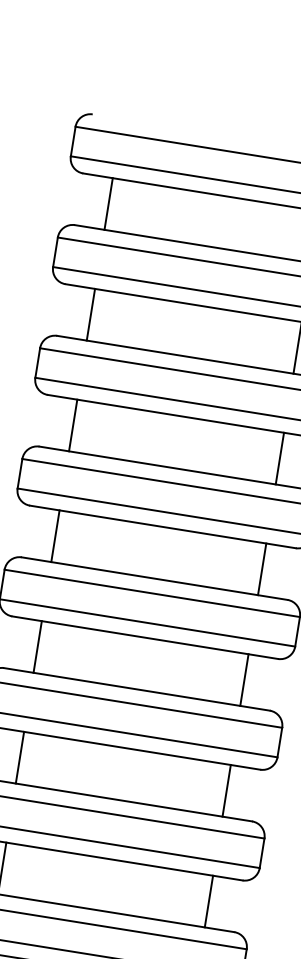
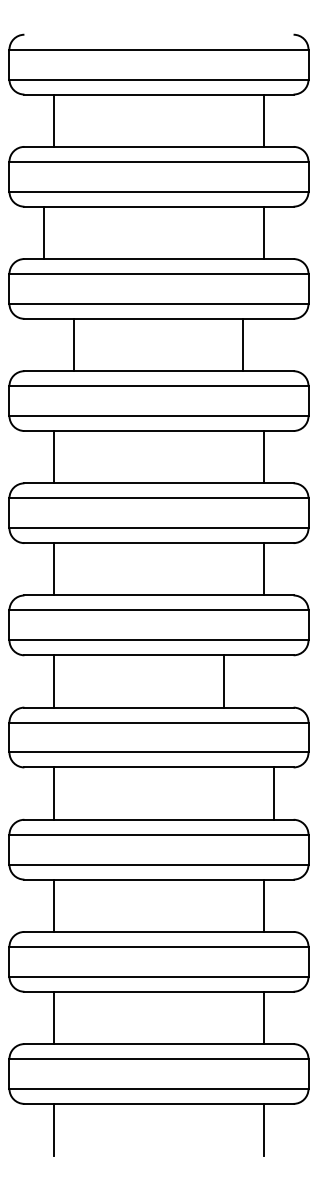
line: (91, 314) -> (44, 232), moved
line: (73, 425) -> (74, 344), moved
line: (279, 458) -> (242, 344), moved
line: (226, 790) -> (223, 681), moved
line: (208, 901) -> (273, 793), moved

